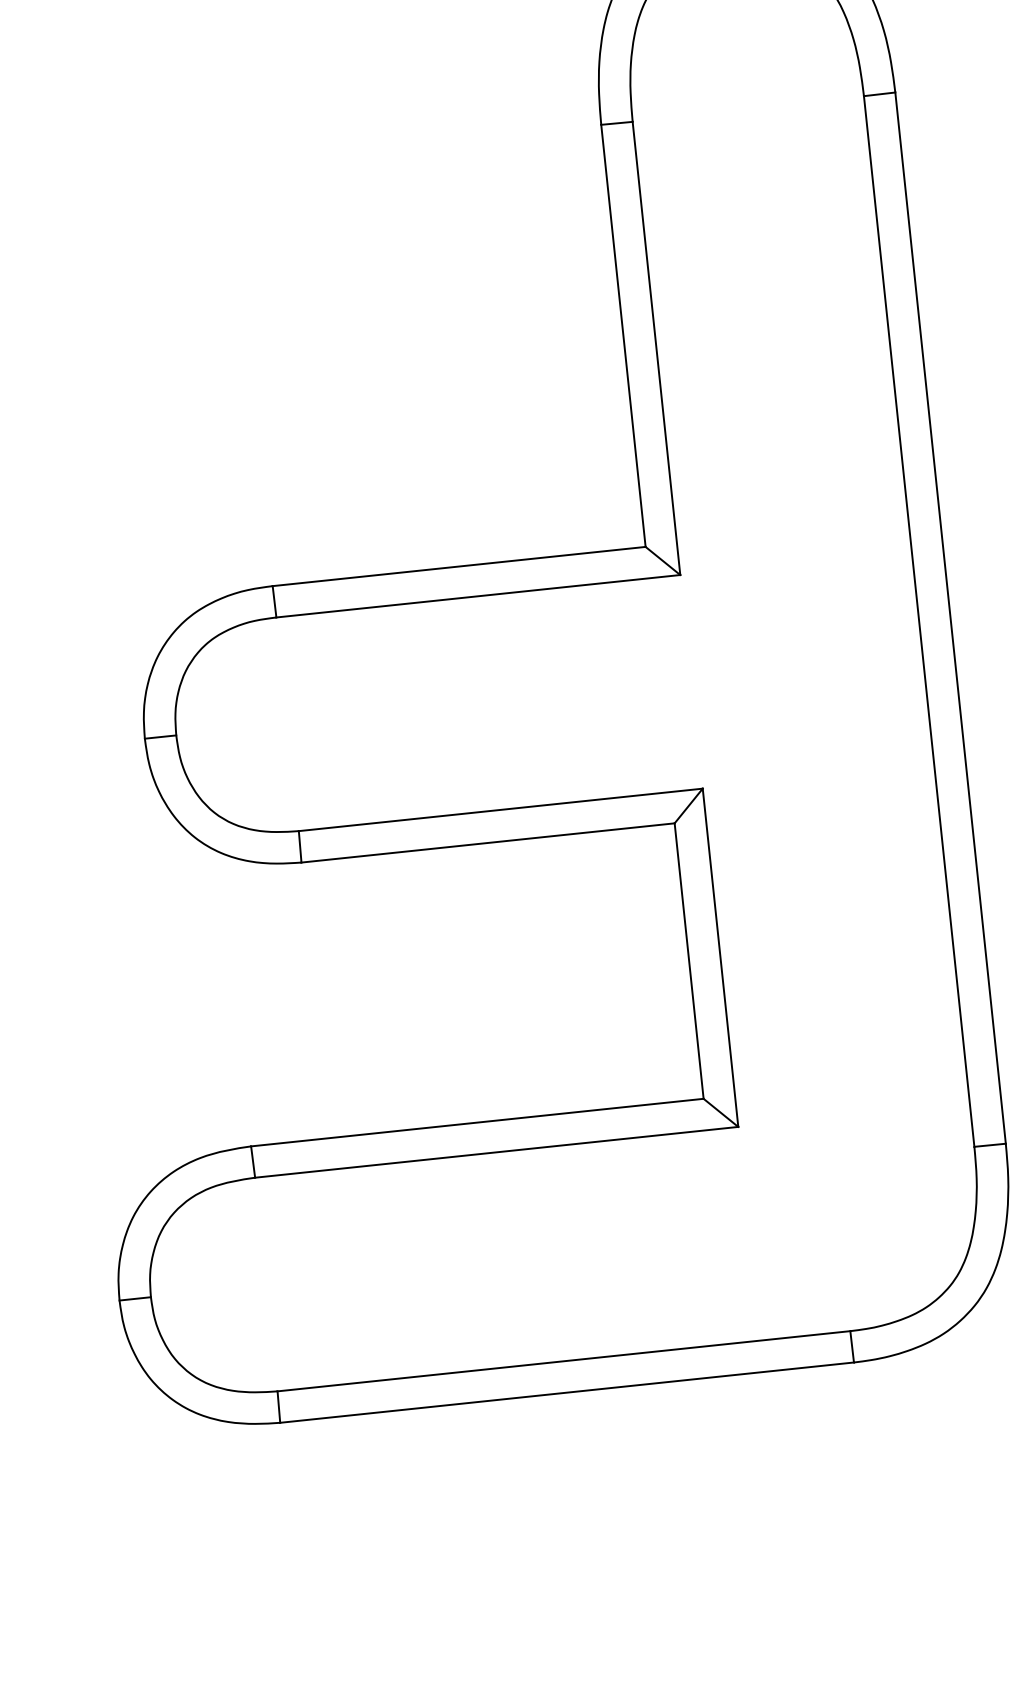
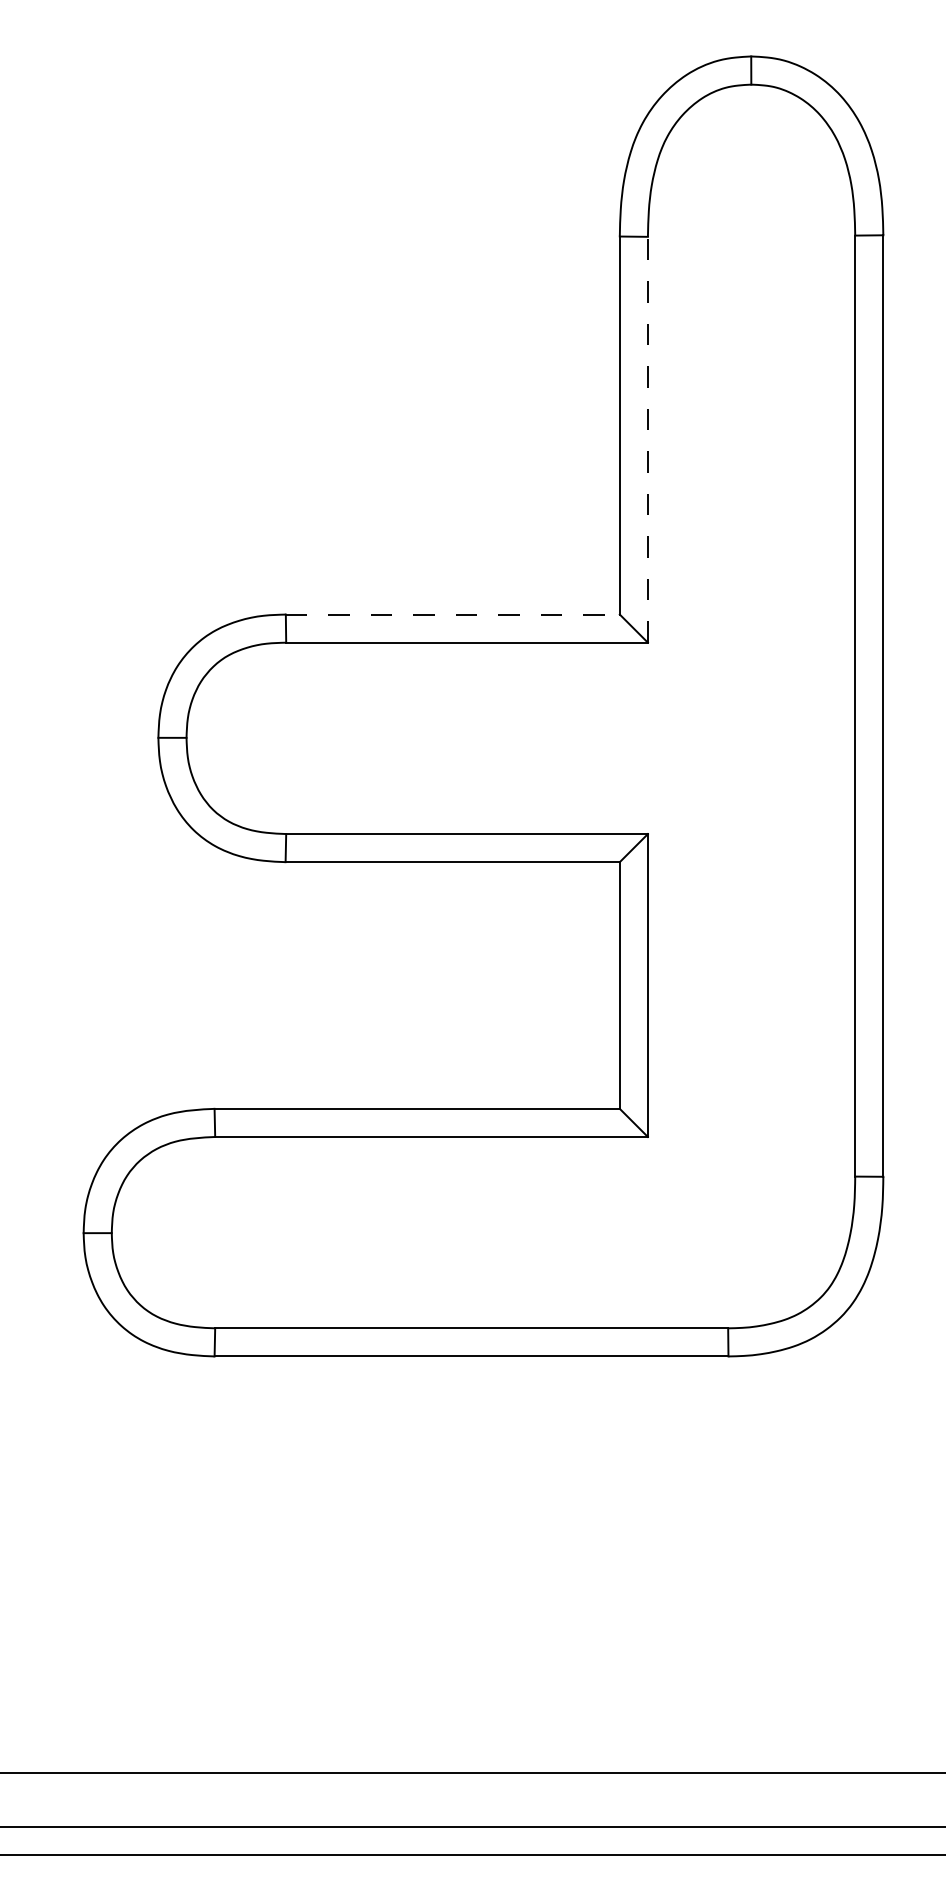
line: (655, 348) -> (647, 439), solid -> dashed
line: (458, 566) -> (452, 614), solid -> dashed

